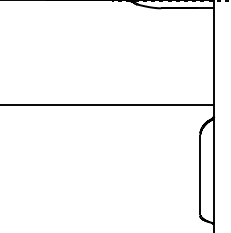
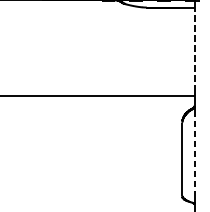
line: (214, 54) -> (195, 49), solid -> dashed
line: (214, 170) -> (195, 155), solid -> dashed

